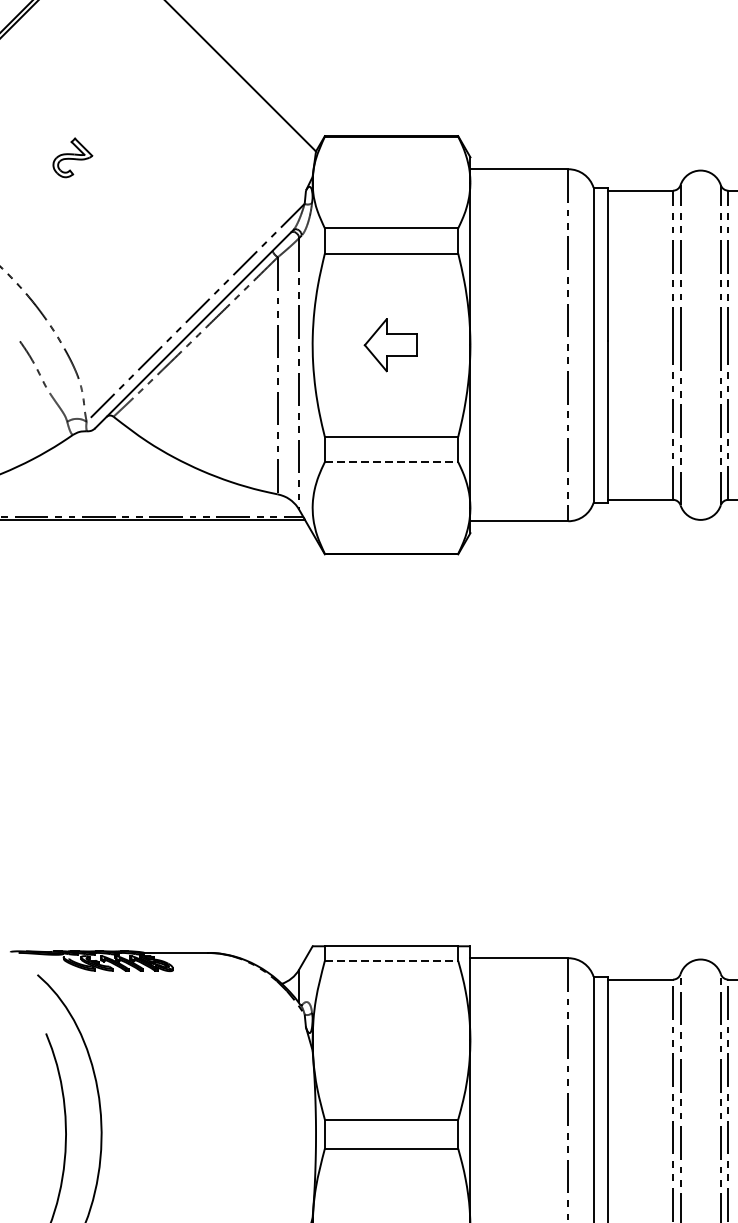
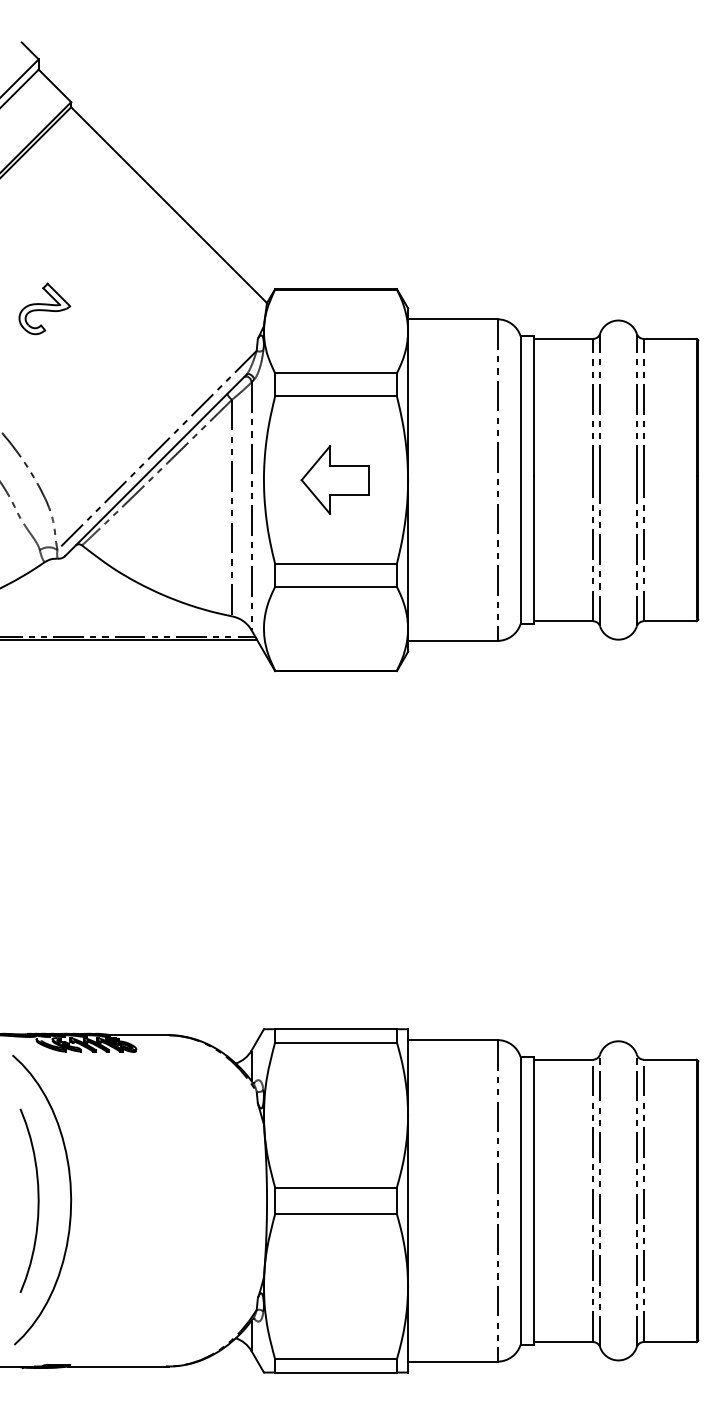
part: (72, 157) -> (44, 308), size x1.43
part: (389, 344) -> (334, 479), size x1.43
line: (392, 461) -> (336, 586), dashed -> solid
line: (392, 960) -> (336, 1042), dashed -> solid

